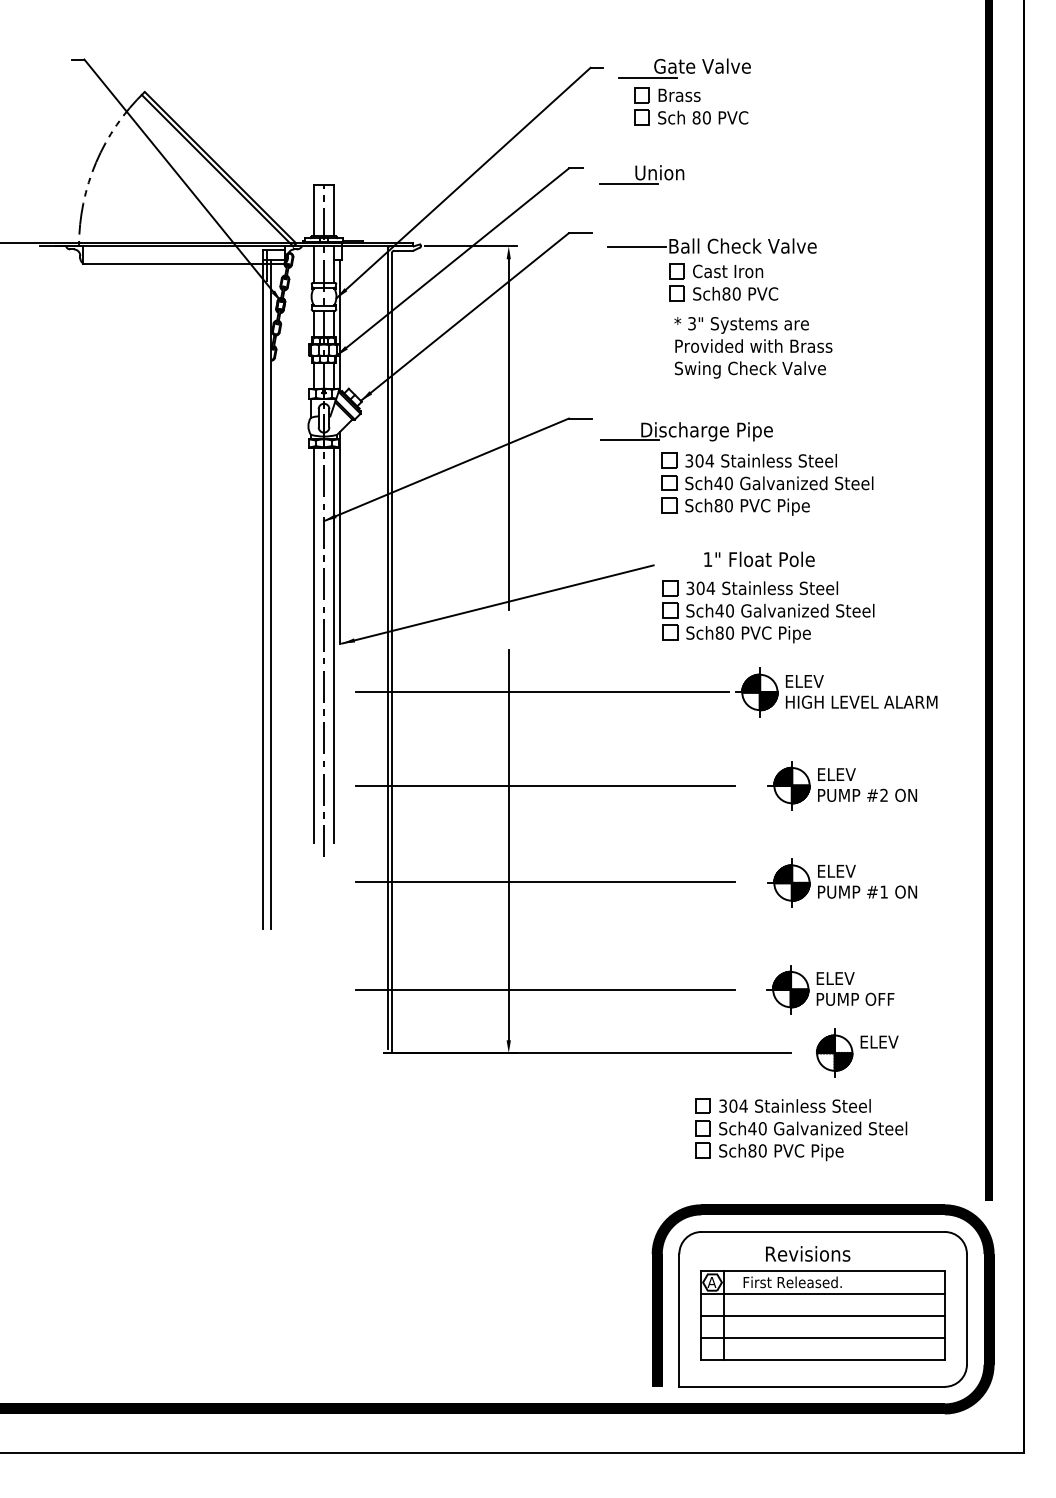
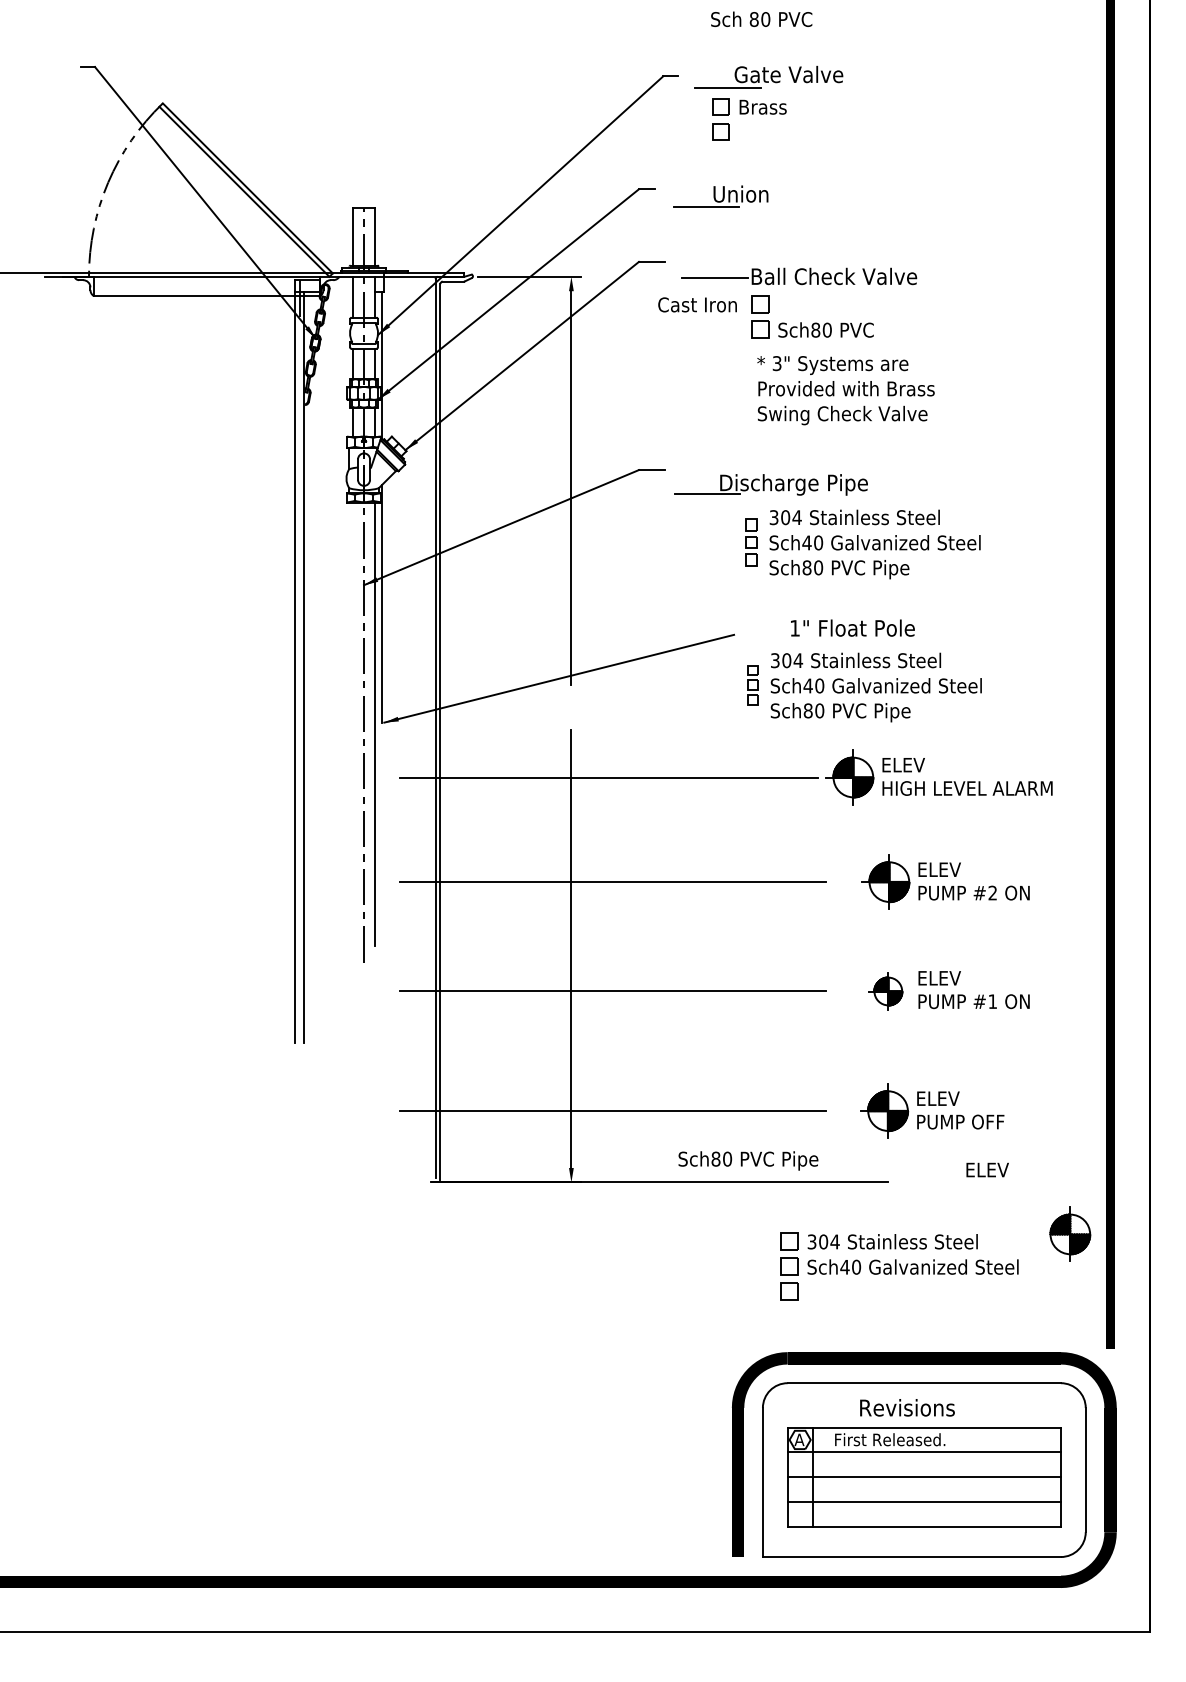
text: (703, 116) -> (761, 18), moved
text: (727, 271) -> (697, 304), moved
part: (669, 483) -> (751, 542), size x0.7
part: (670, 610) -> (752, 685), size x0.6
line: (313, 645) -> (352, 724), removed
part: (788, 883) -> (885, 991), size x0.7
part: (834, 1052) -> (1070, 1233), moved
text: (781, 1152) -> (748, 1160), moved

